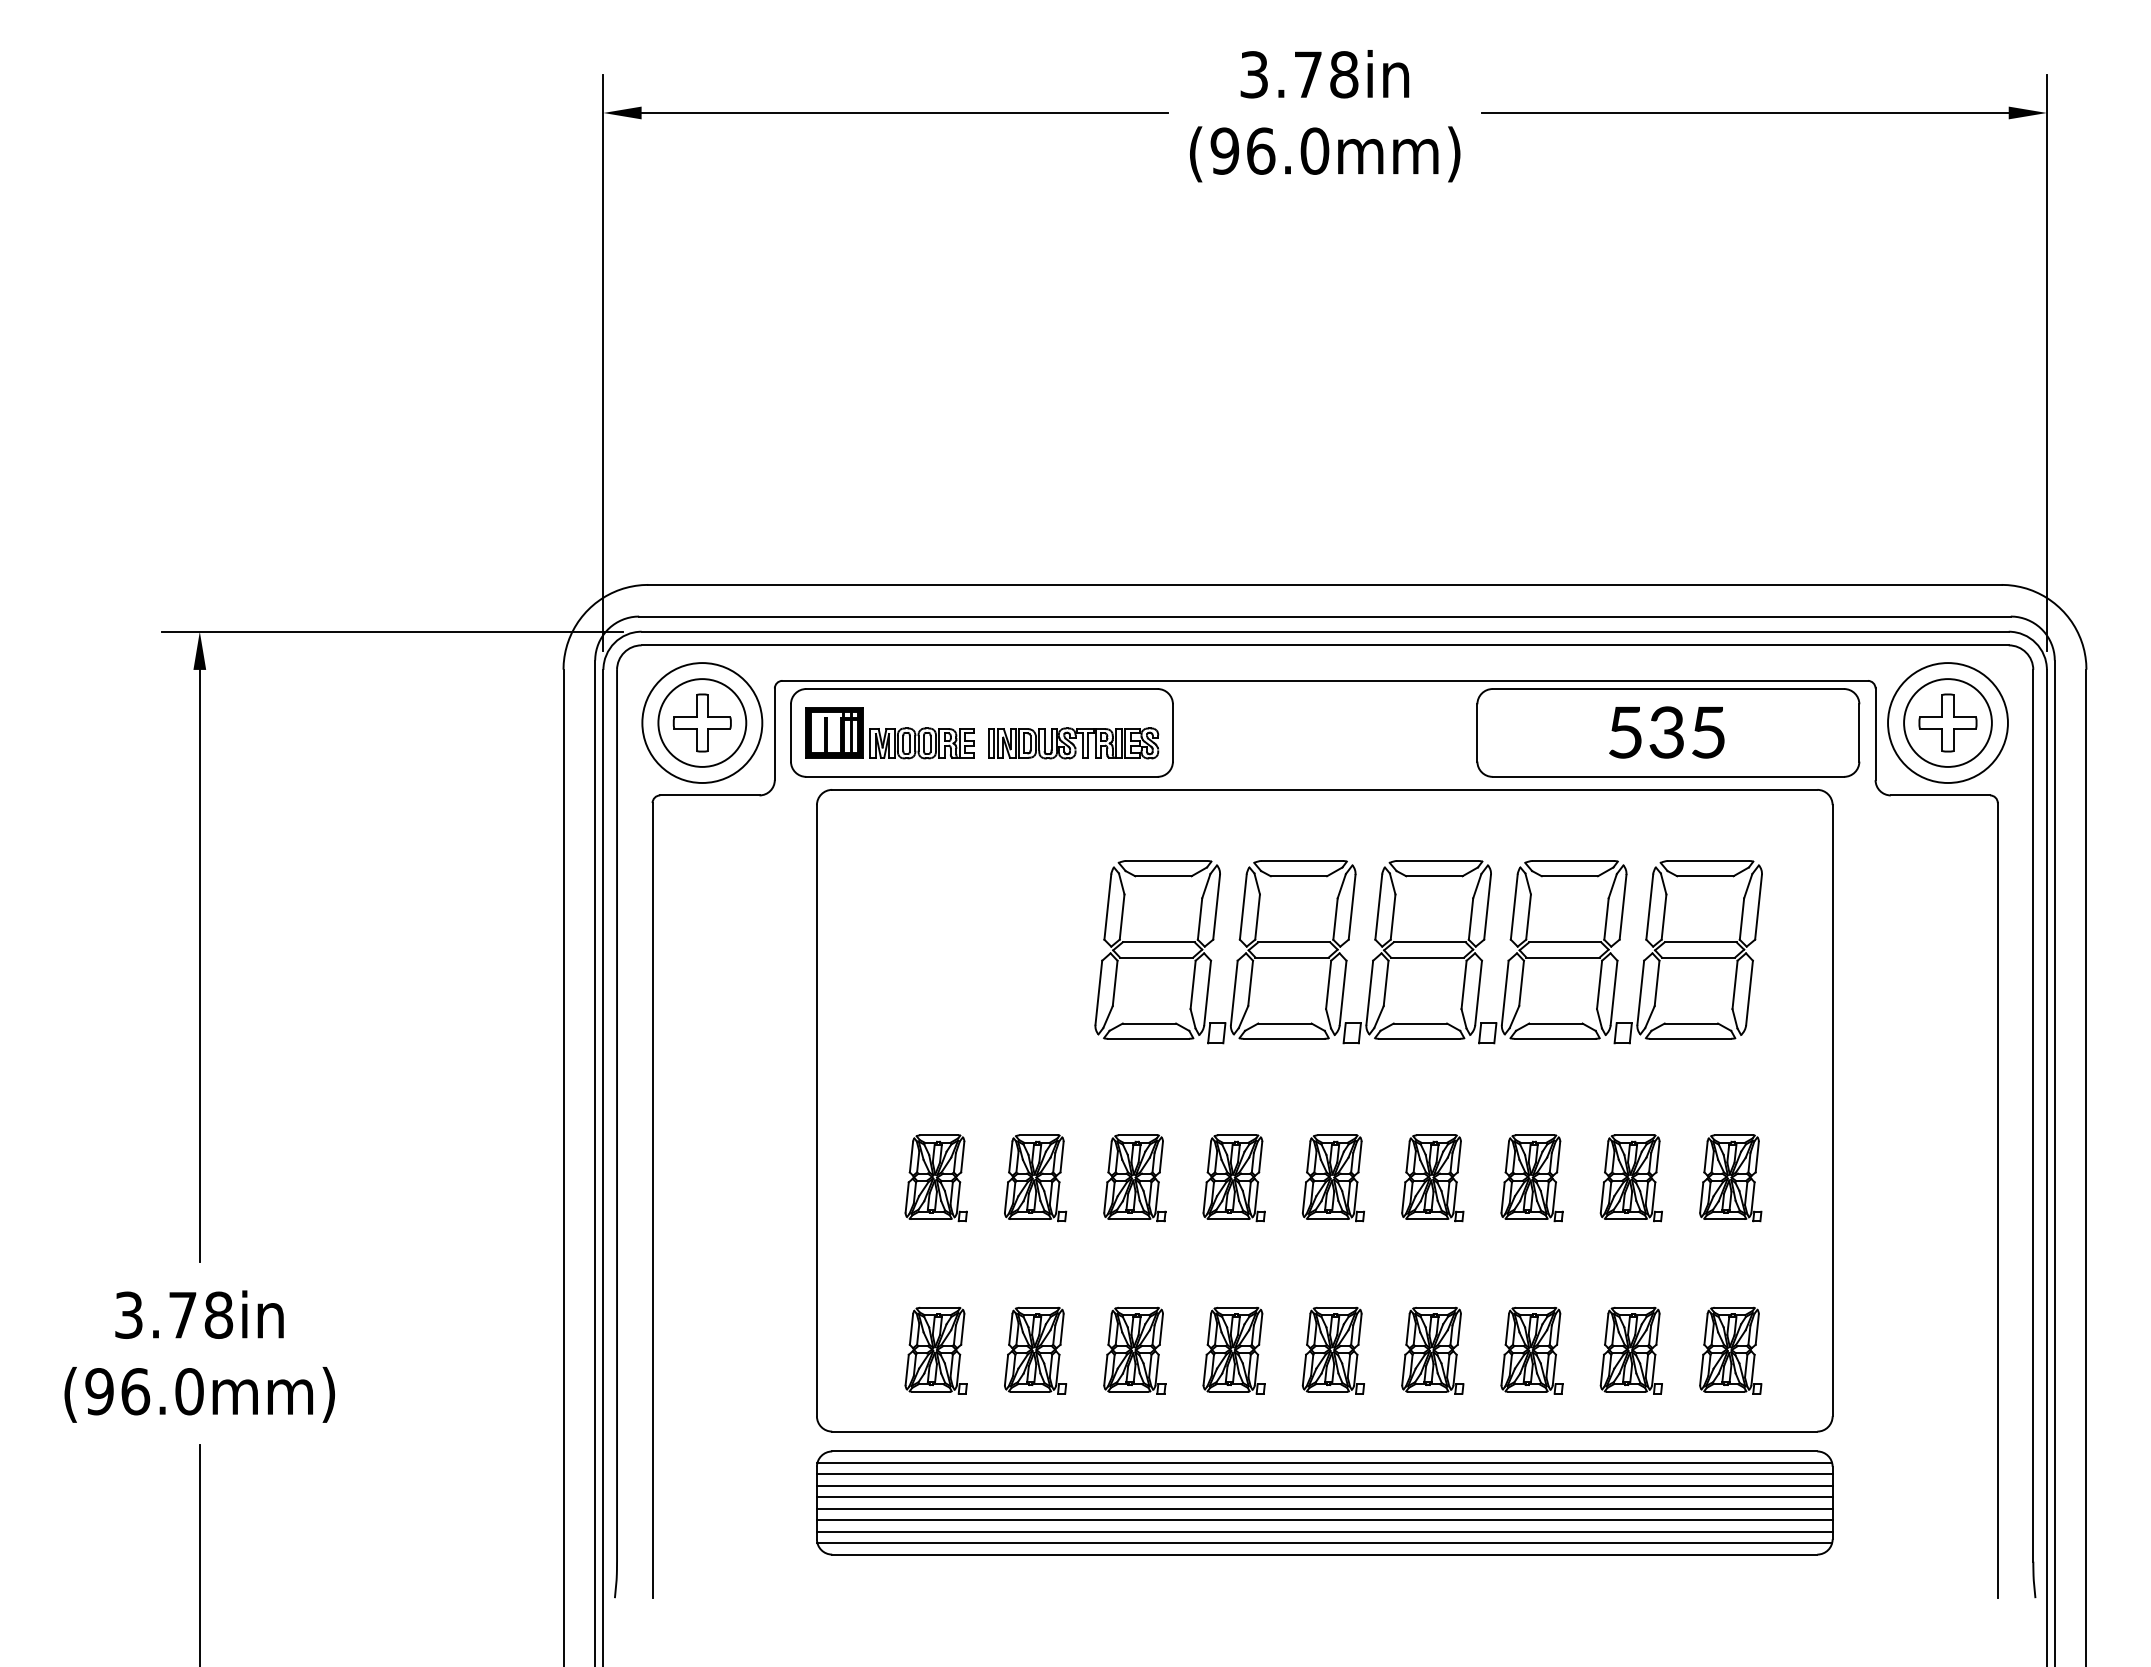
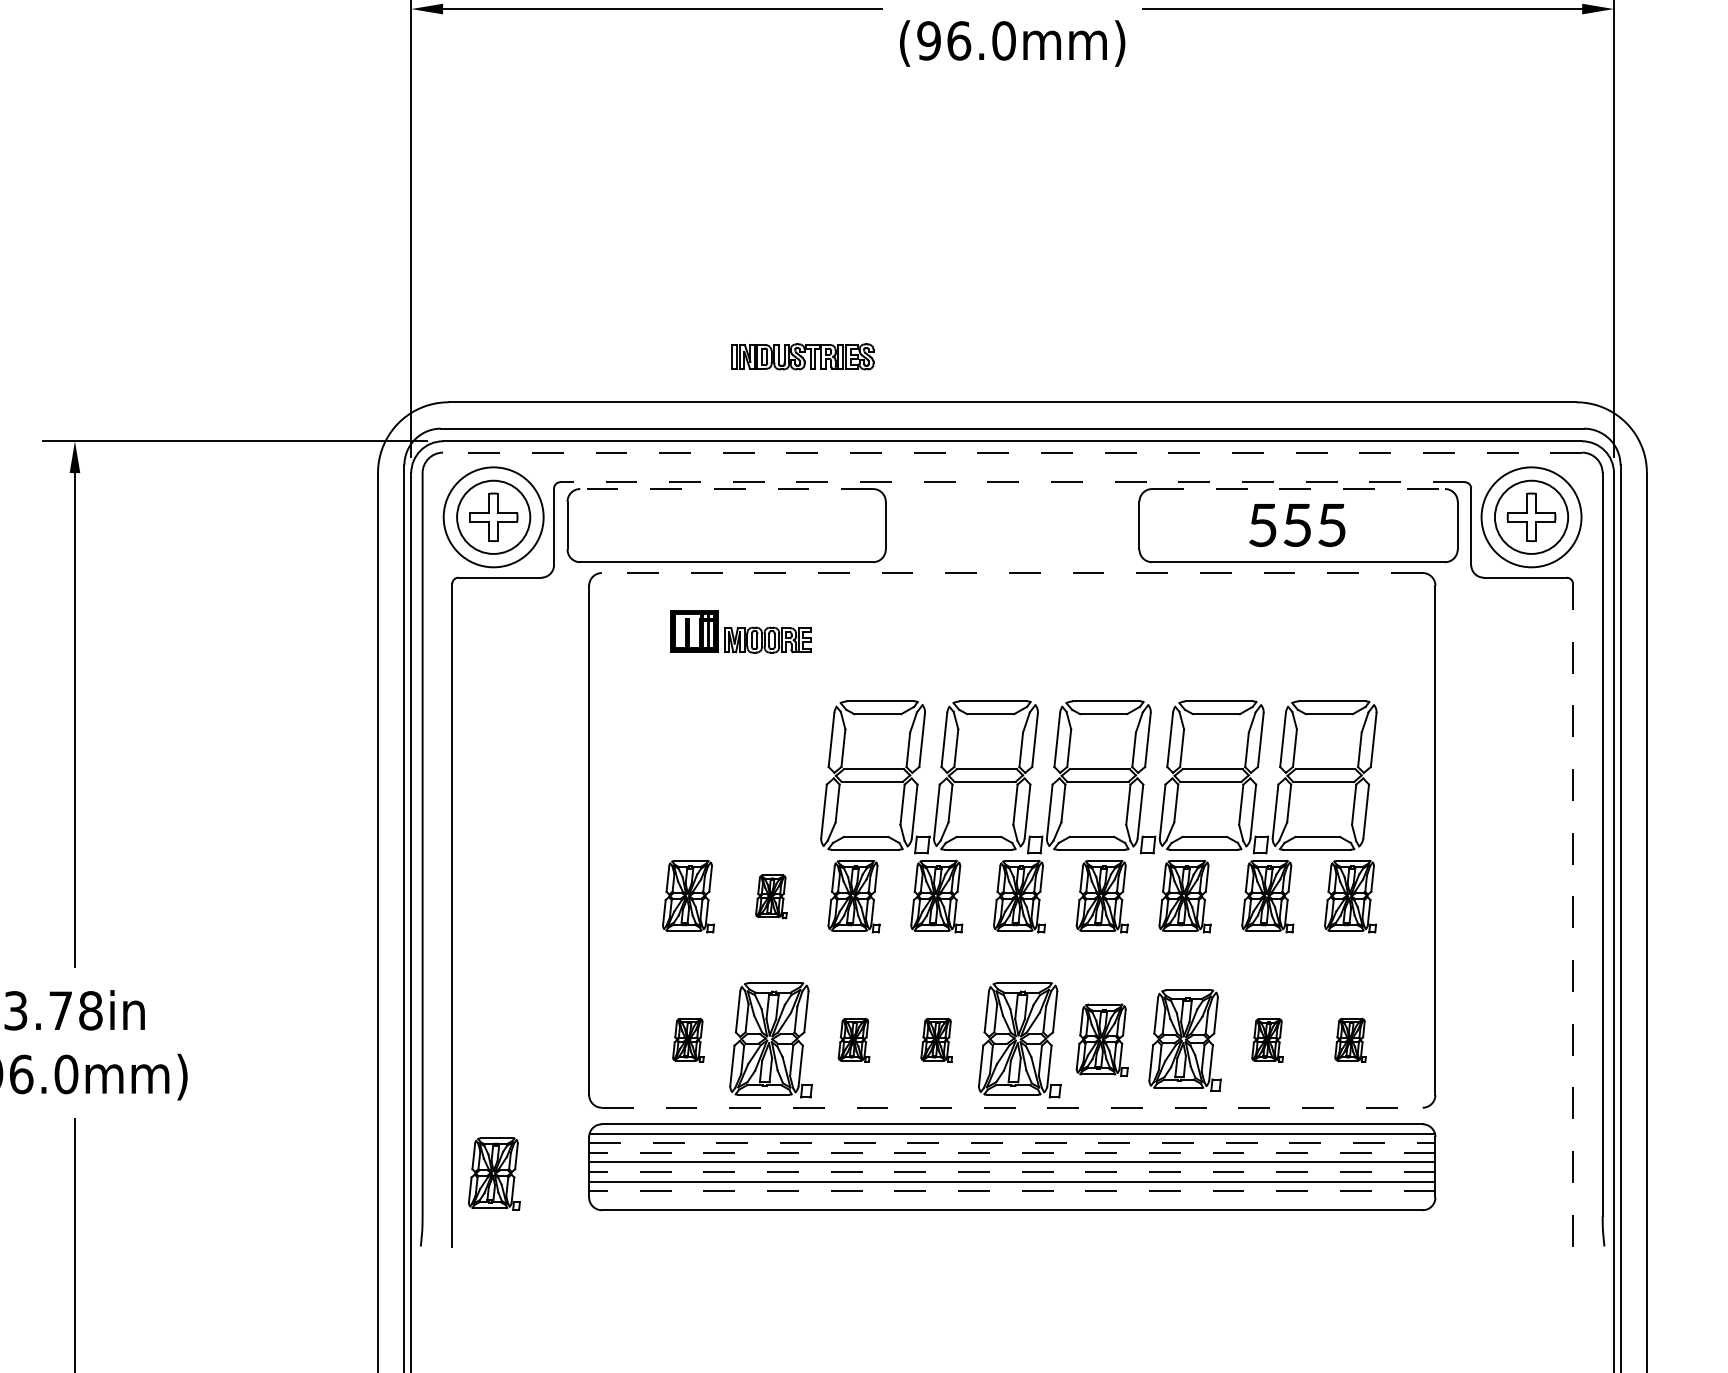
line: (1325, 645) -> (1012, 452), solid -> dashed
line: (1325, 680) -> (1012, 481), solid -> dashed
line: (981, 689) -> (726, 489), solid -> dashed
line: (1668, 689) -> (1298, 489), solid -> dashed
text: (1666, 732) -> (1297, 525), 535 -> 555
part: (889, 733) -> (740, 631), moved
part: (1073, 743) -> (802, 356), moved
line: (1324, 789) -> (1012, 572), solid -> dashed
part: (1428, 952) -> (1098, 777), moved
part: (1035, 1178) -> (771, 896), size x0.6
line: (1997, 1200) -> (1572, 915), solid -> dashed
part: (935, 1350) -> (687, 1040), size x0.6
part: (1035, 1350) -> (771, 1040), size x1.6
part: (1134, 1350) -> (853, 1040), size x0.6
part: (1233, 1350) -> (936, 1040), size x0.6
part: (1332, 1350) -> (1018, 1040), size x1.6
part: (1531, 1350) -> (1184, 1040), size x1.4
part: (1630, 1350) -> (1267, 1040), size x0.6
part: (1730, 1350) -> (1350, 1040), size x0.6
line: (1324, 1431) -> (1012, 1107), solid -> dashed
line: (1324, 1474) -> (1012, 1143), solid -> dashed
line: (1324, 1485) -> (1012, 1152), solid -> dashed
line: (1324, 1508) -> (1012, 1171), solid -> dashed
part: (702, 1511) -> (493, 1174), added
line: (1324, 1531) -> (1012, 1190), solid -> dashed
line: (1324, 1543) -> (1012, 1200), removed

